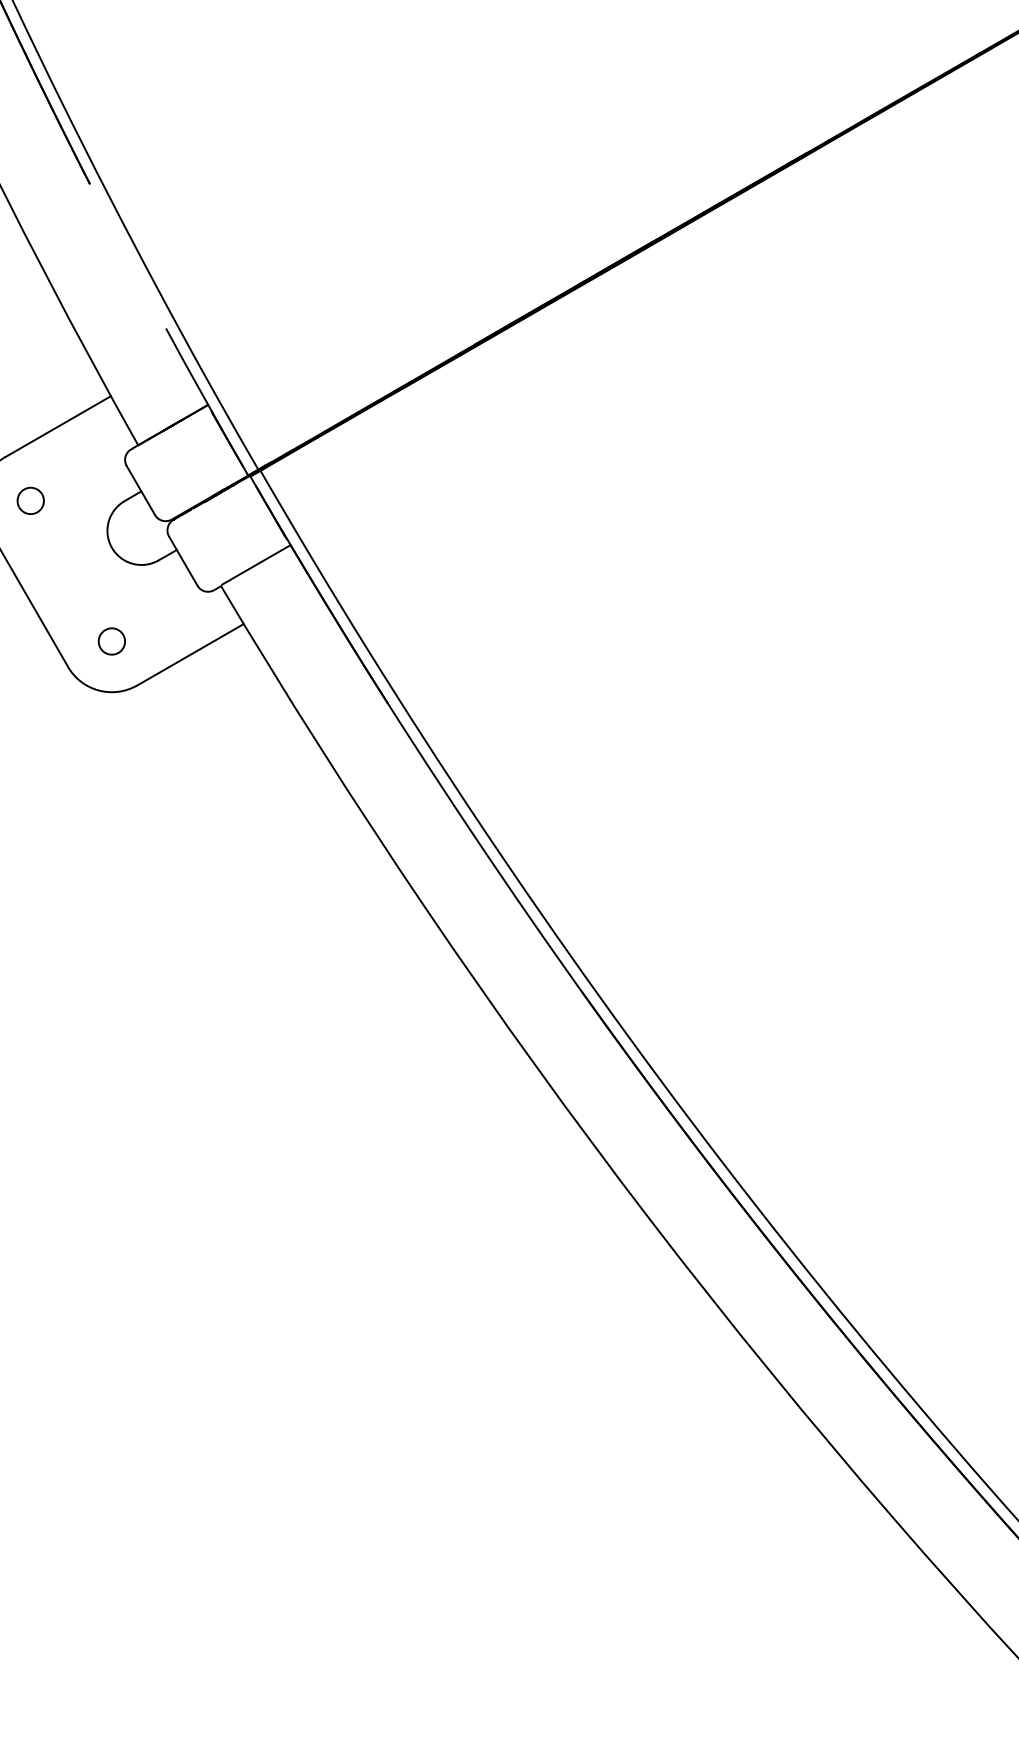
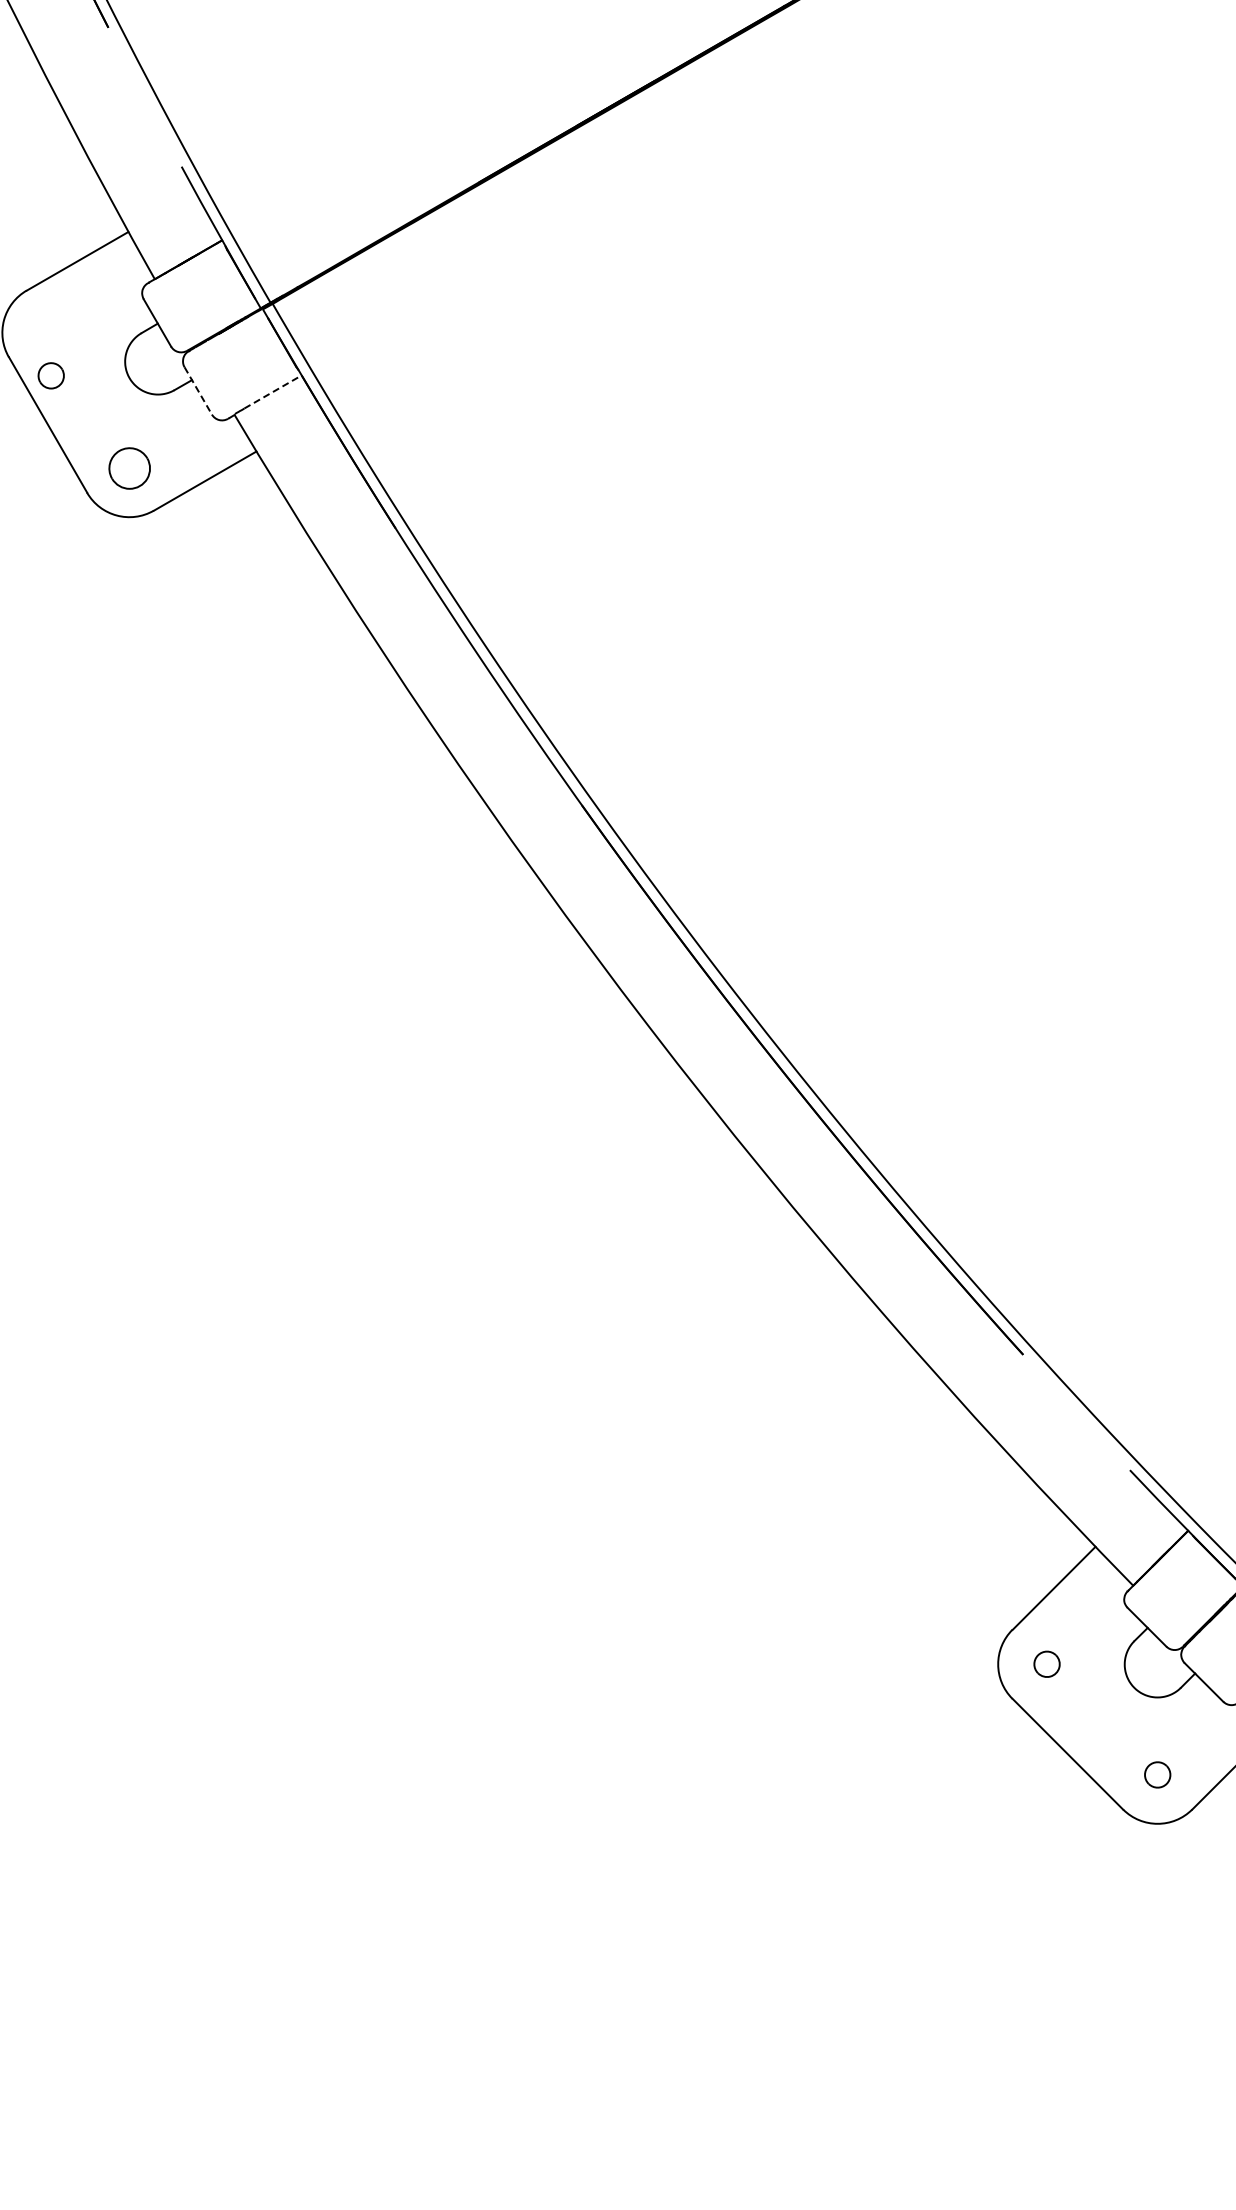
part: (29, 500) -> (50, 375), moved
line: (183, 561) -> (198, 391), solid -> dashed
line: (261, 561) -> (273, 391), solid -> dashed
part: (110, 640) -> (128, 467), size x1.6

